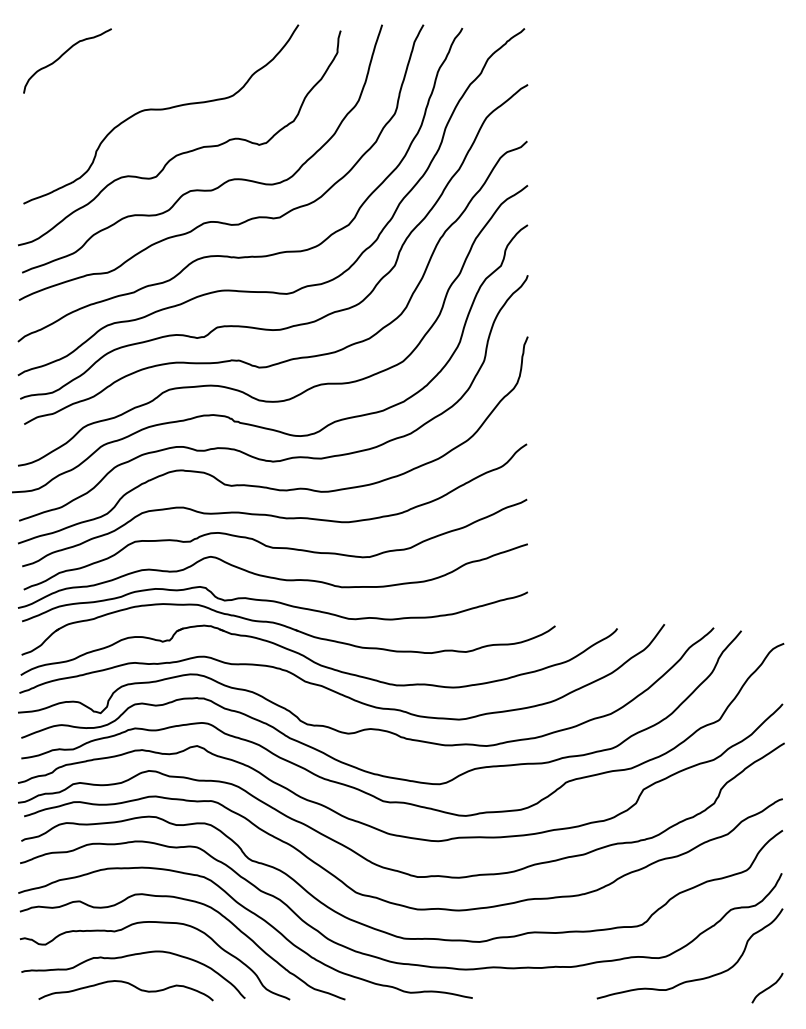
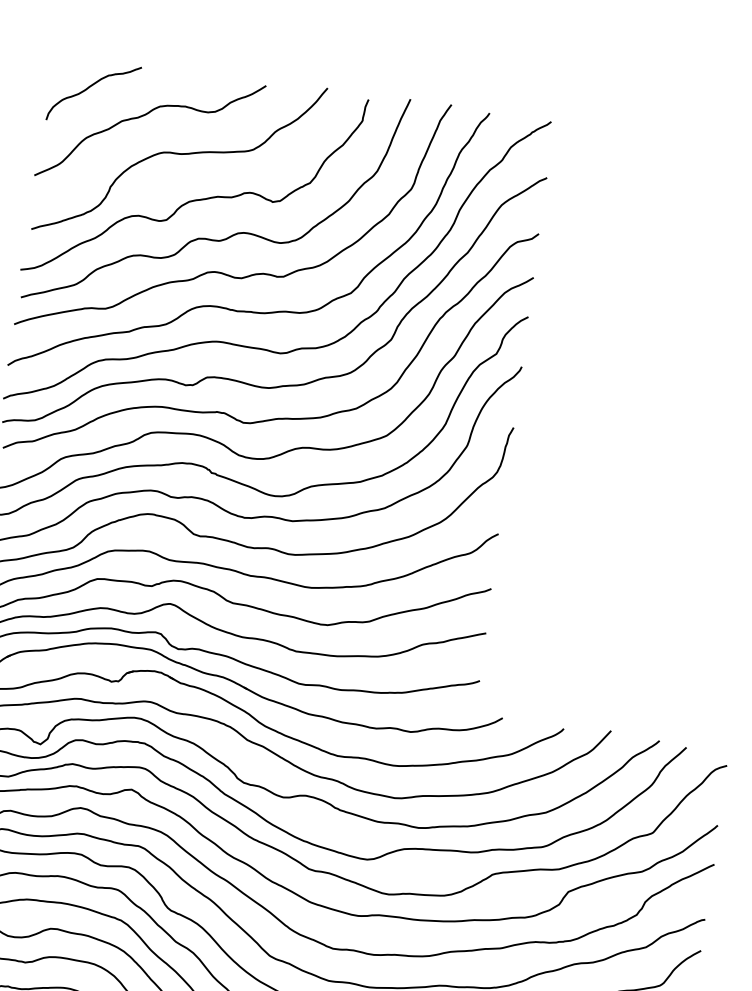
curve: (121, 76) -> (145, 116), added

